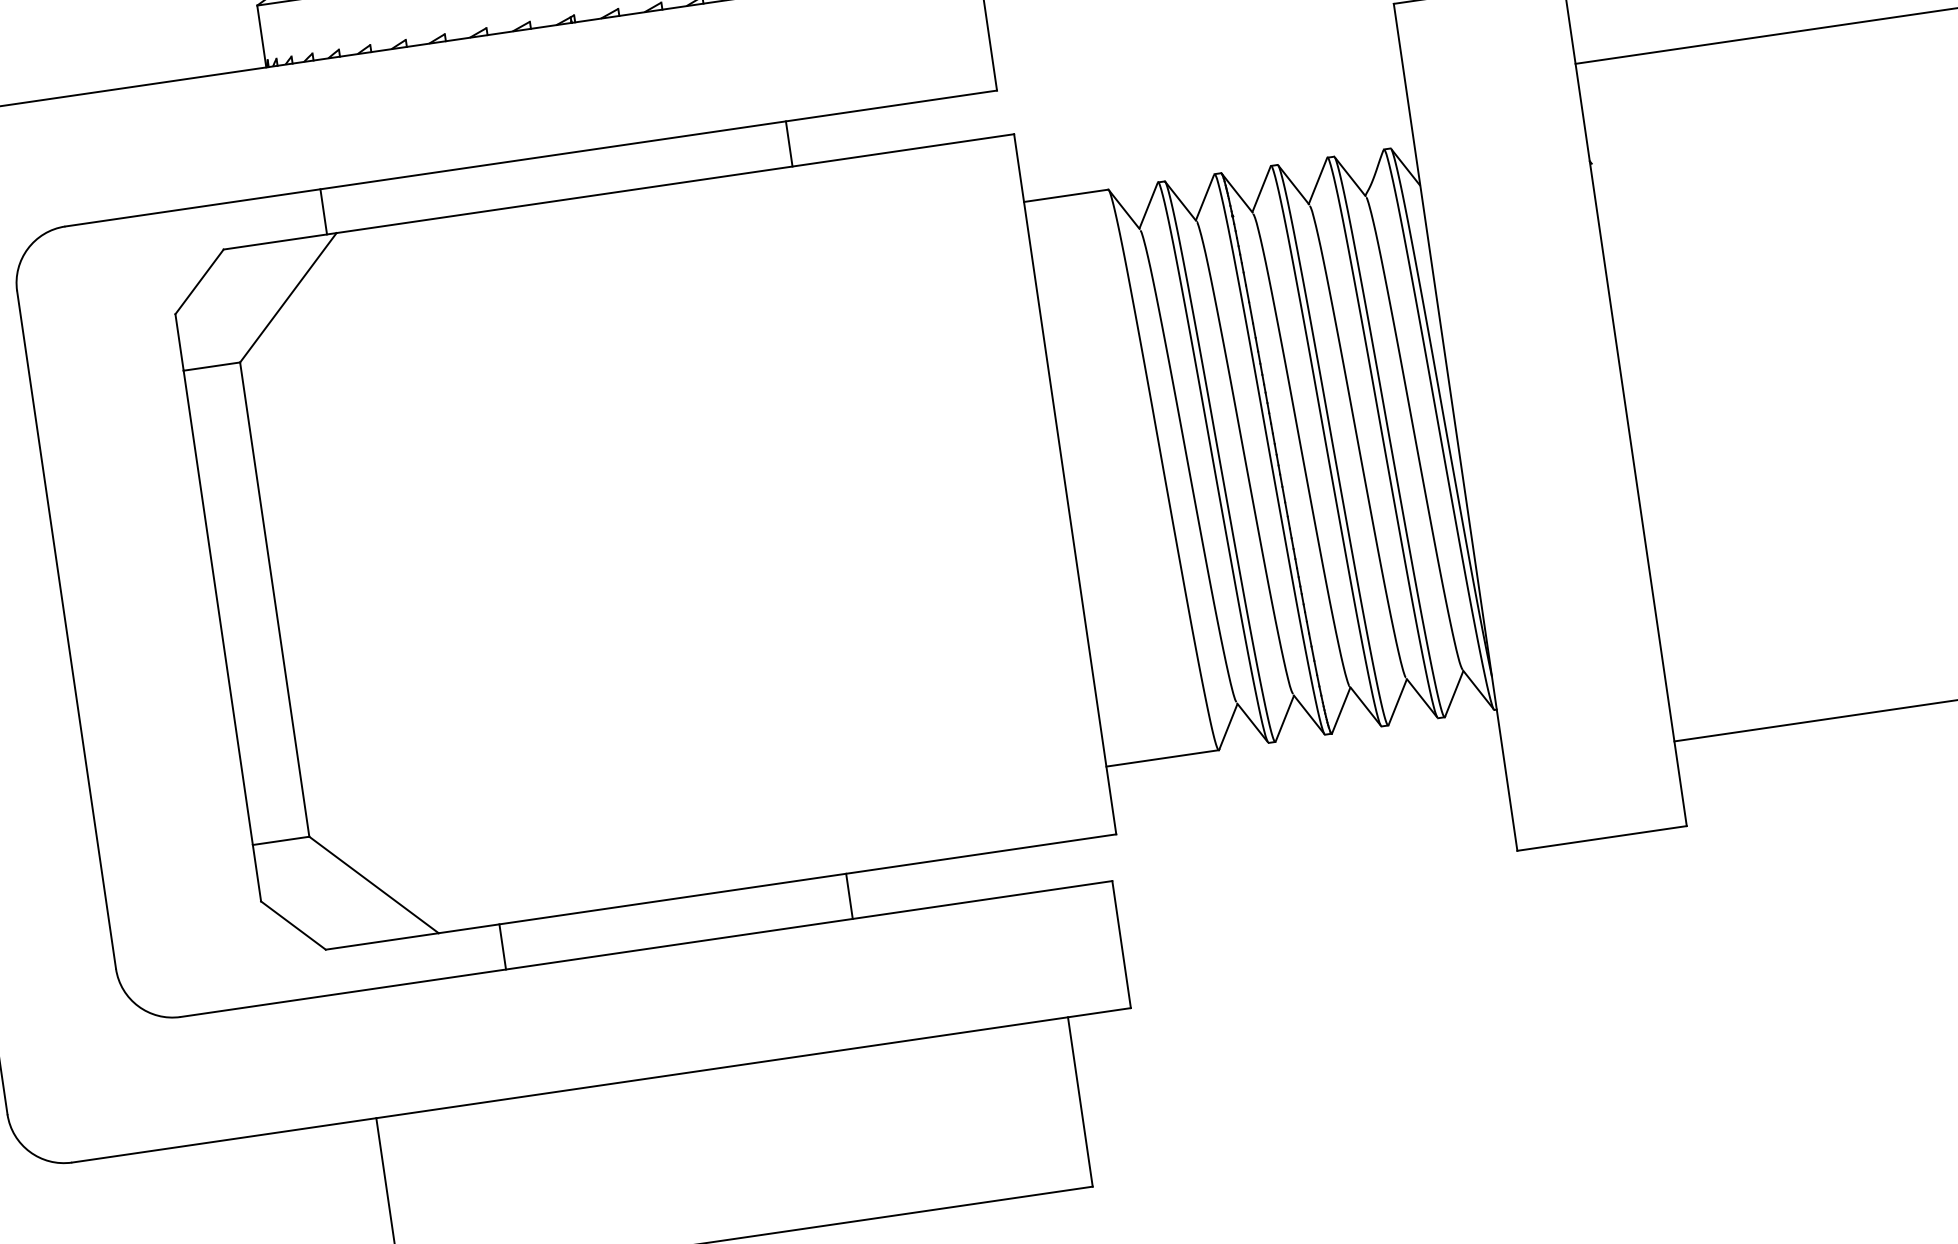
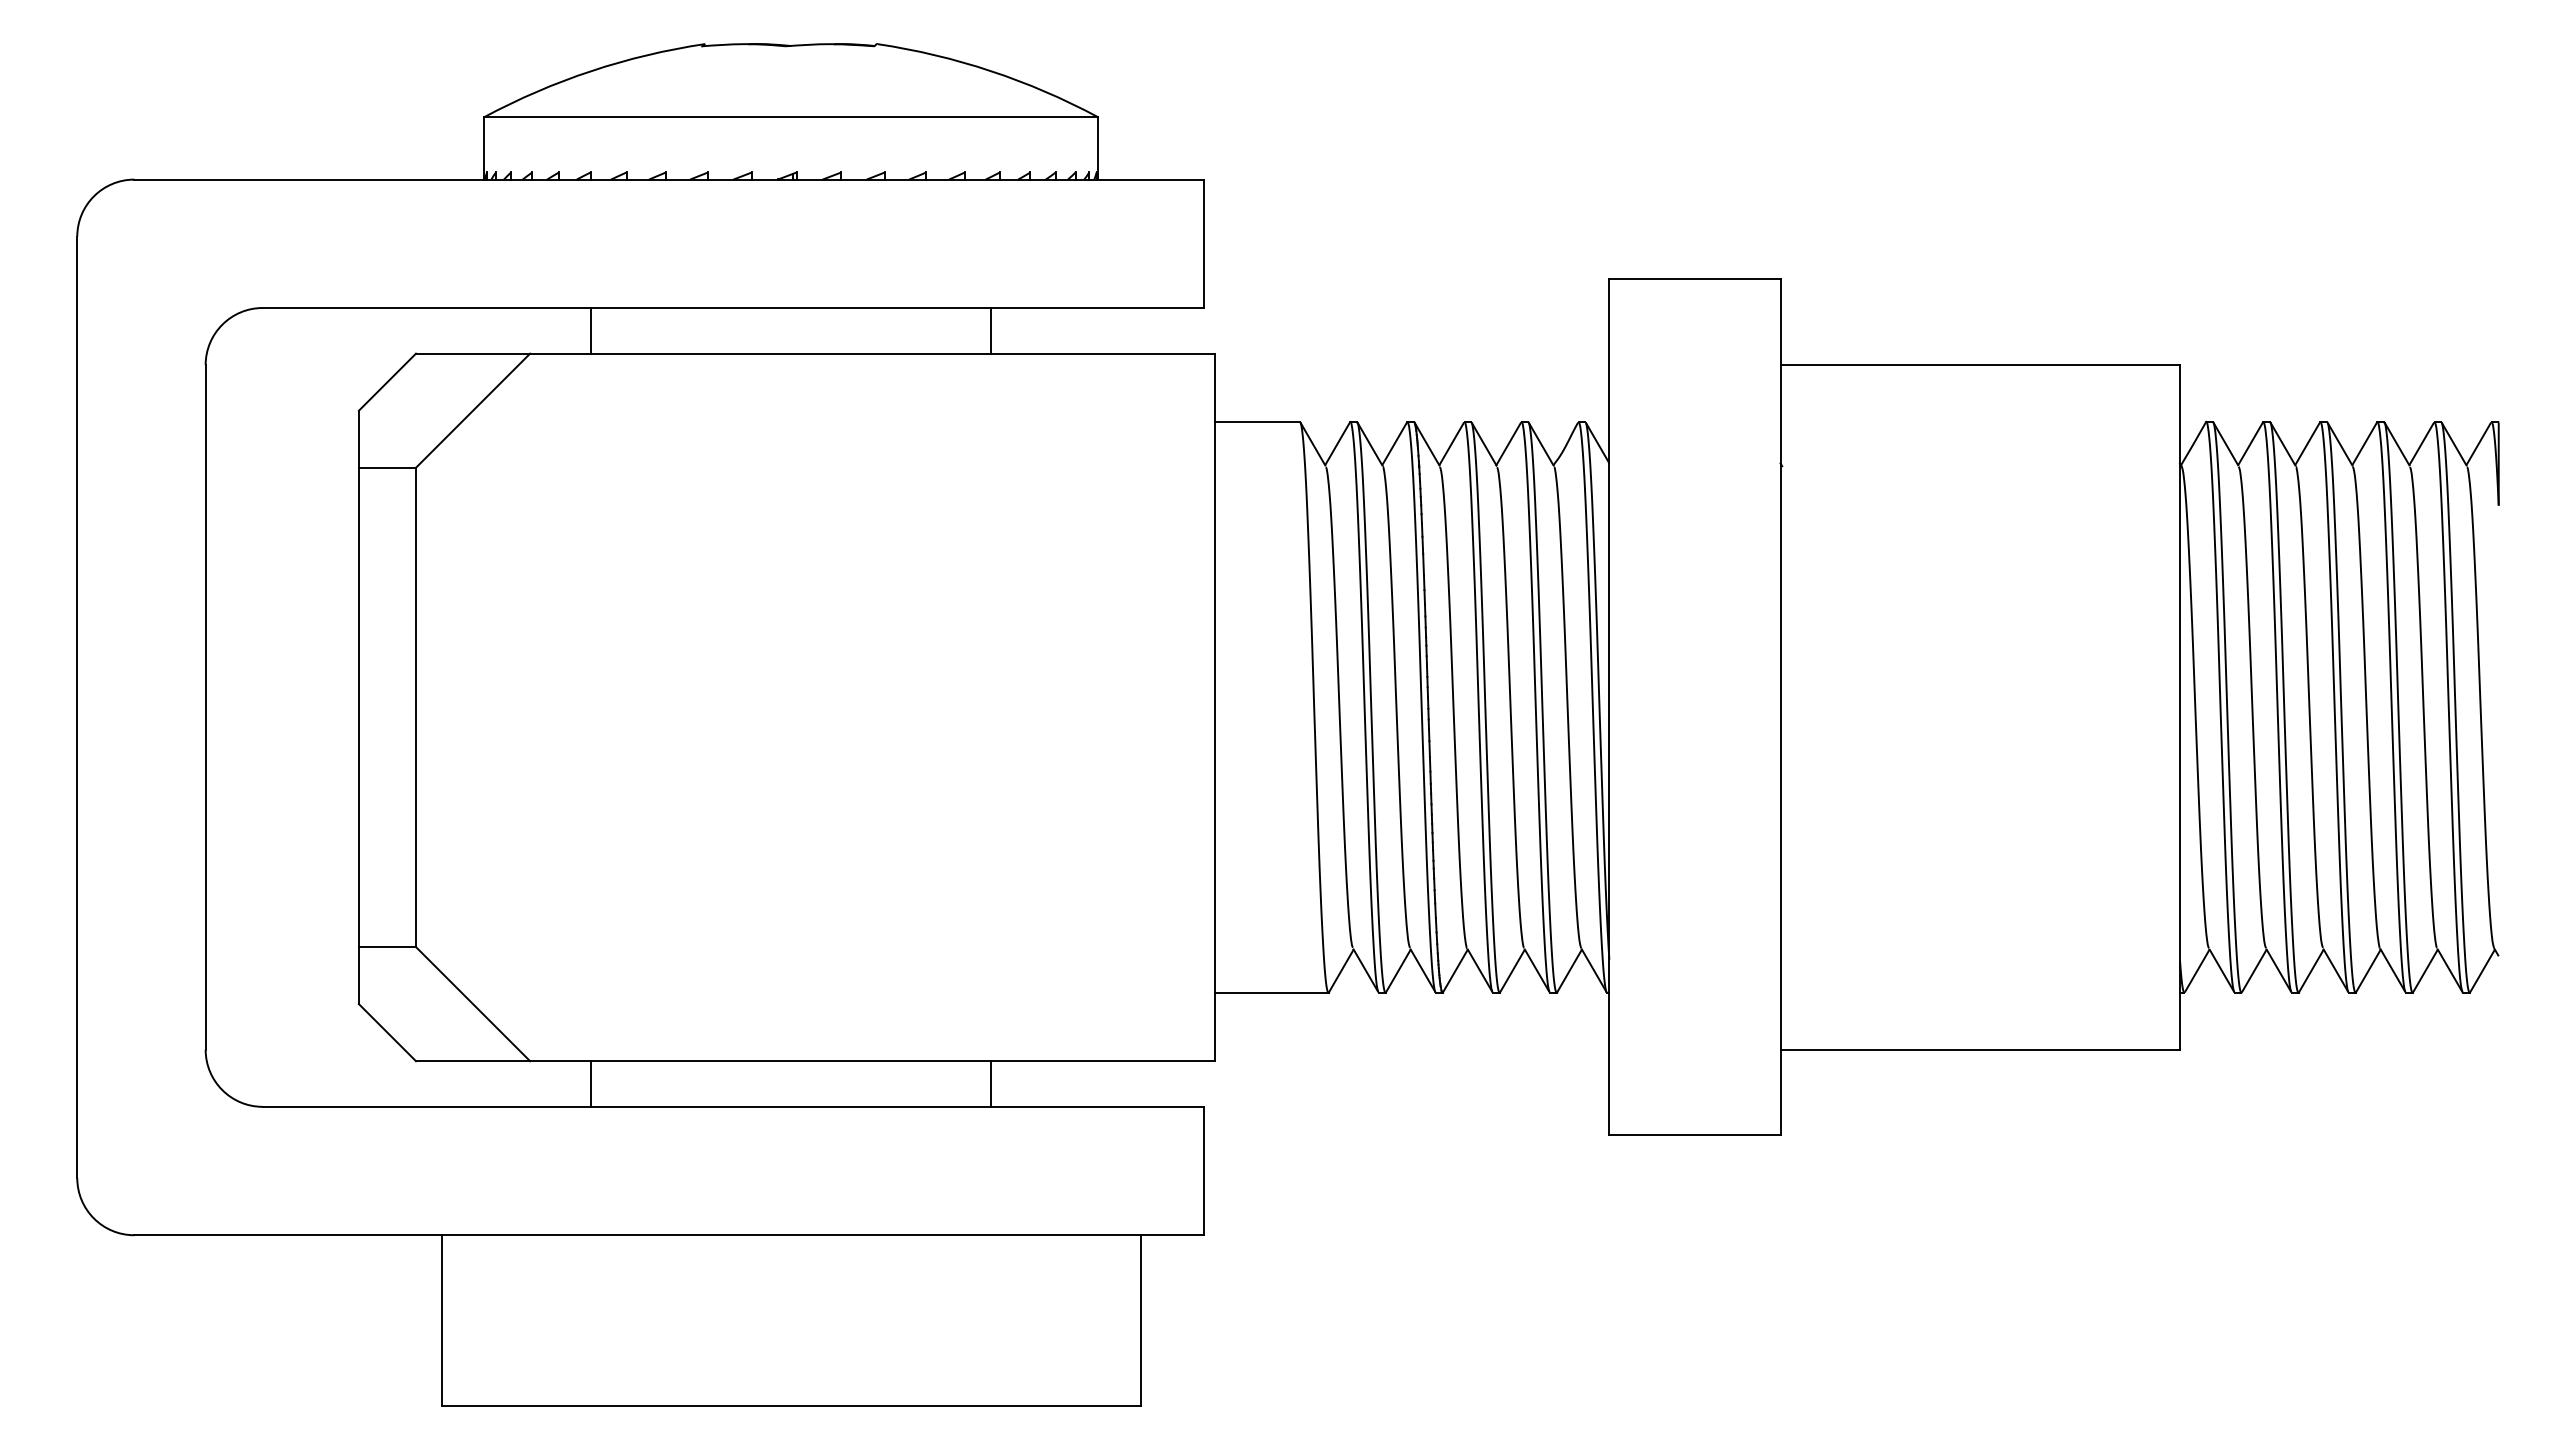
line: (323, 211) -> (591, 330), moved
line: (849, 895) -> (990, 1083), moved

